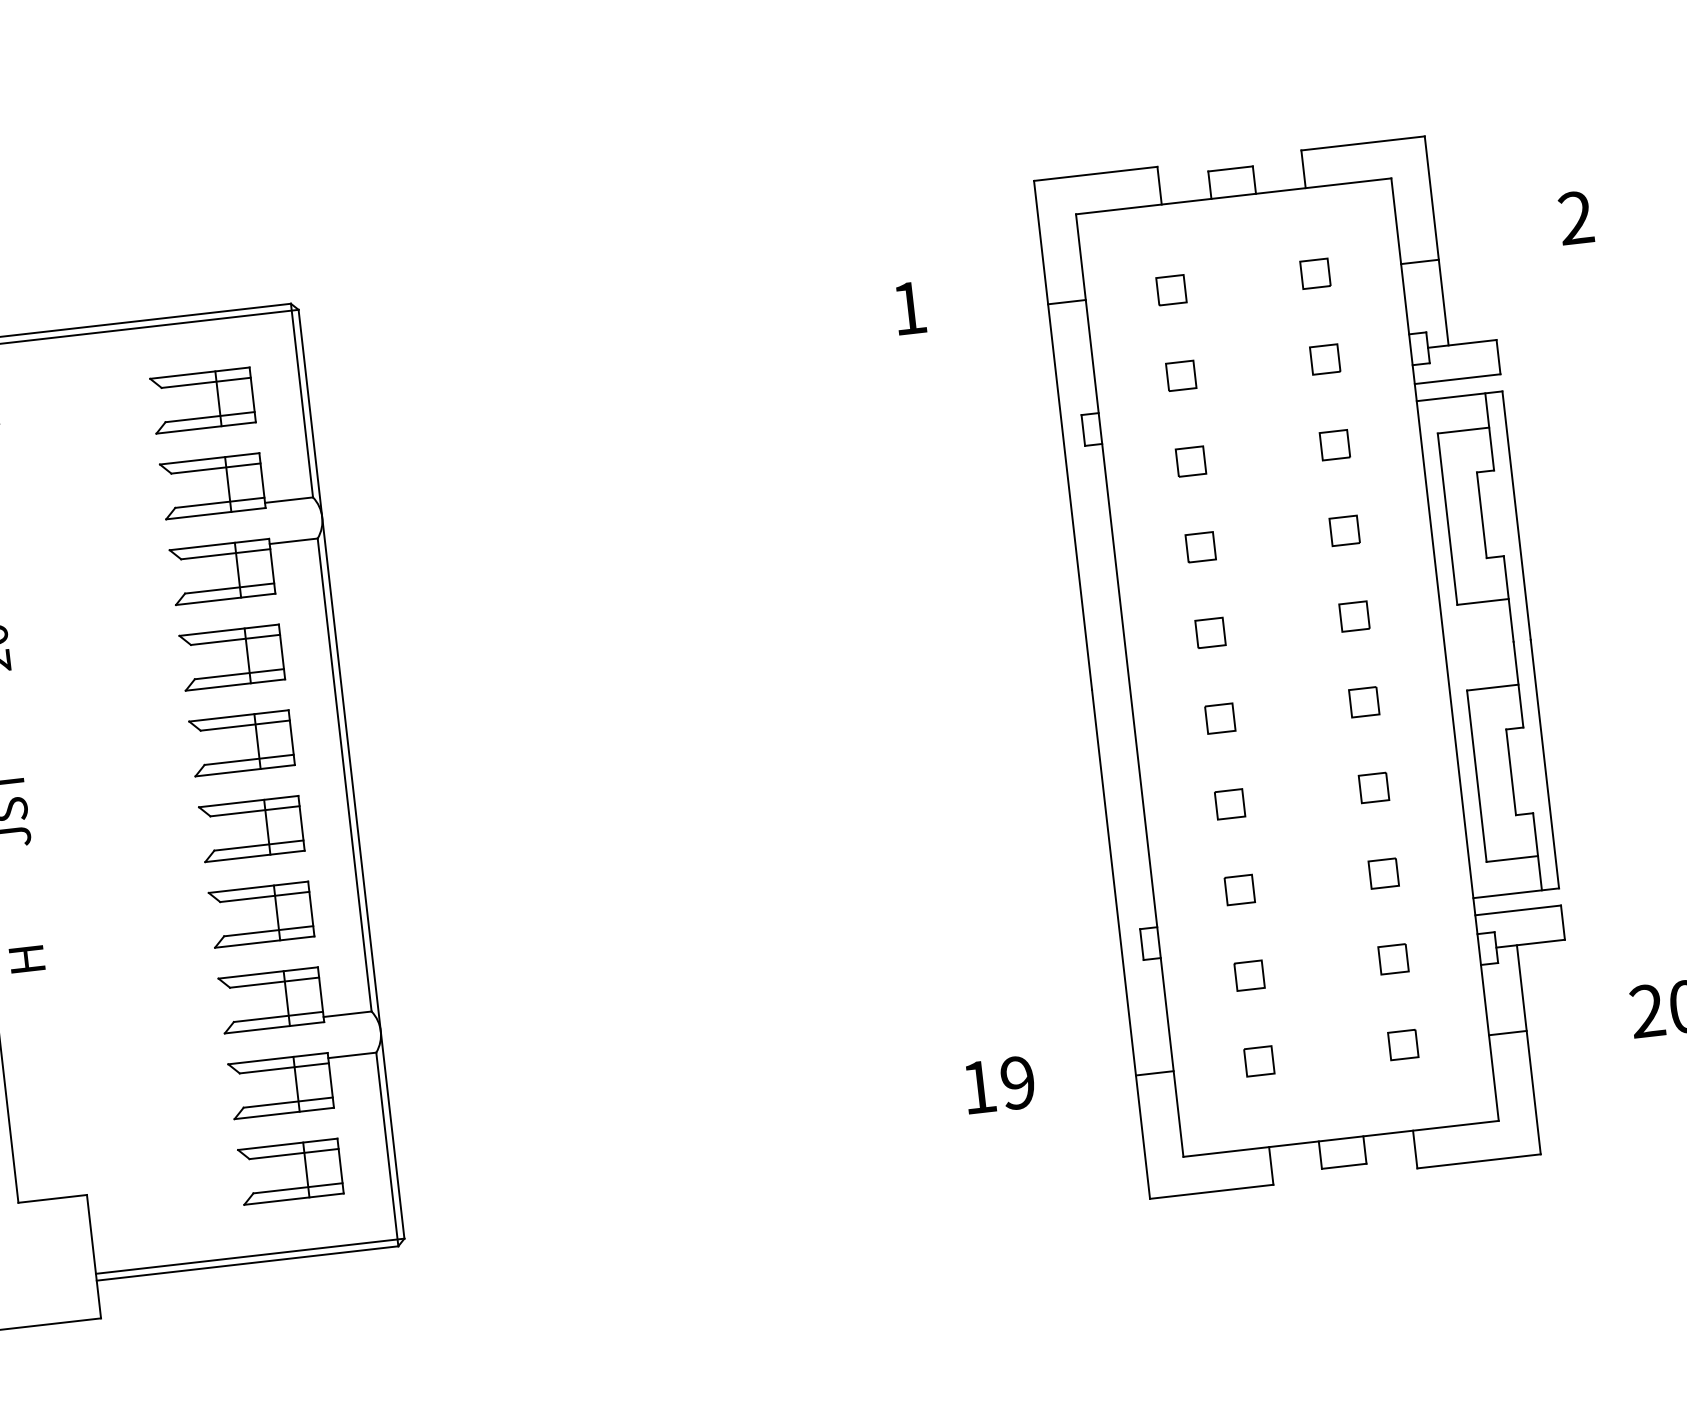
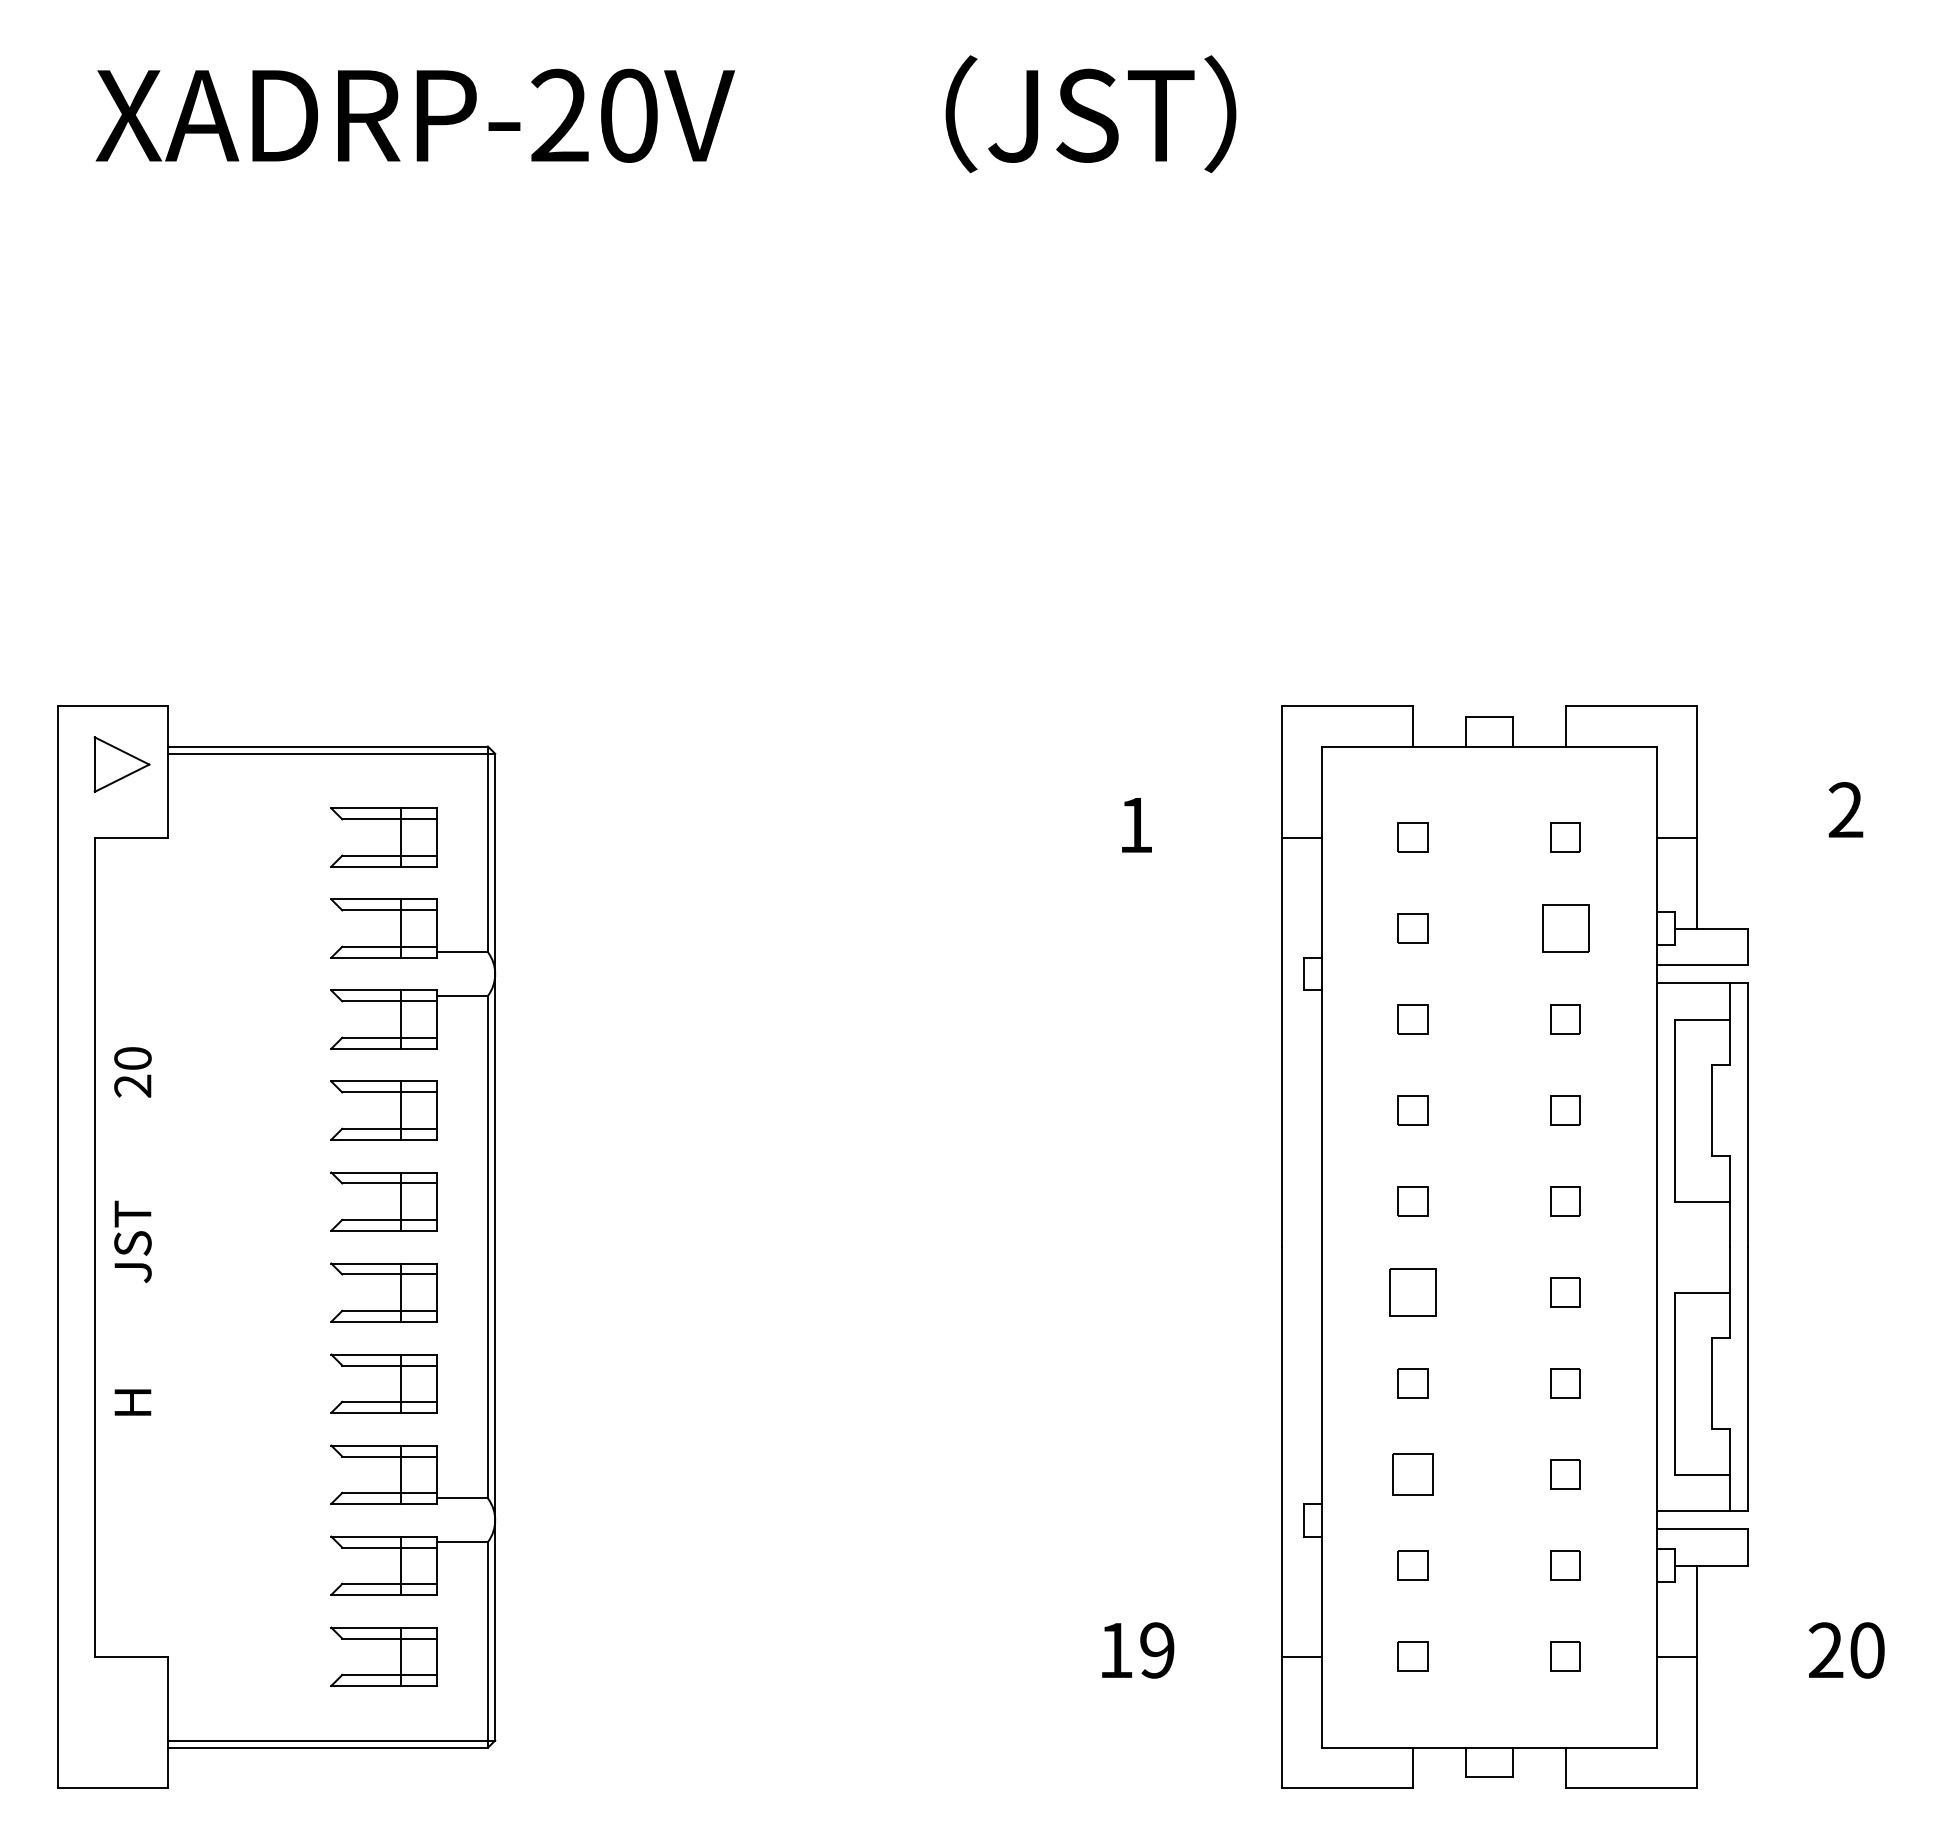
part: (1324, 359) -> (1565, 928), size x1.6
part: (1219, 718) -> (1412, 1292), size x1.6
part: (1239, 889) -> (1412, 1474), size x1.4

